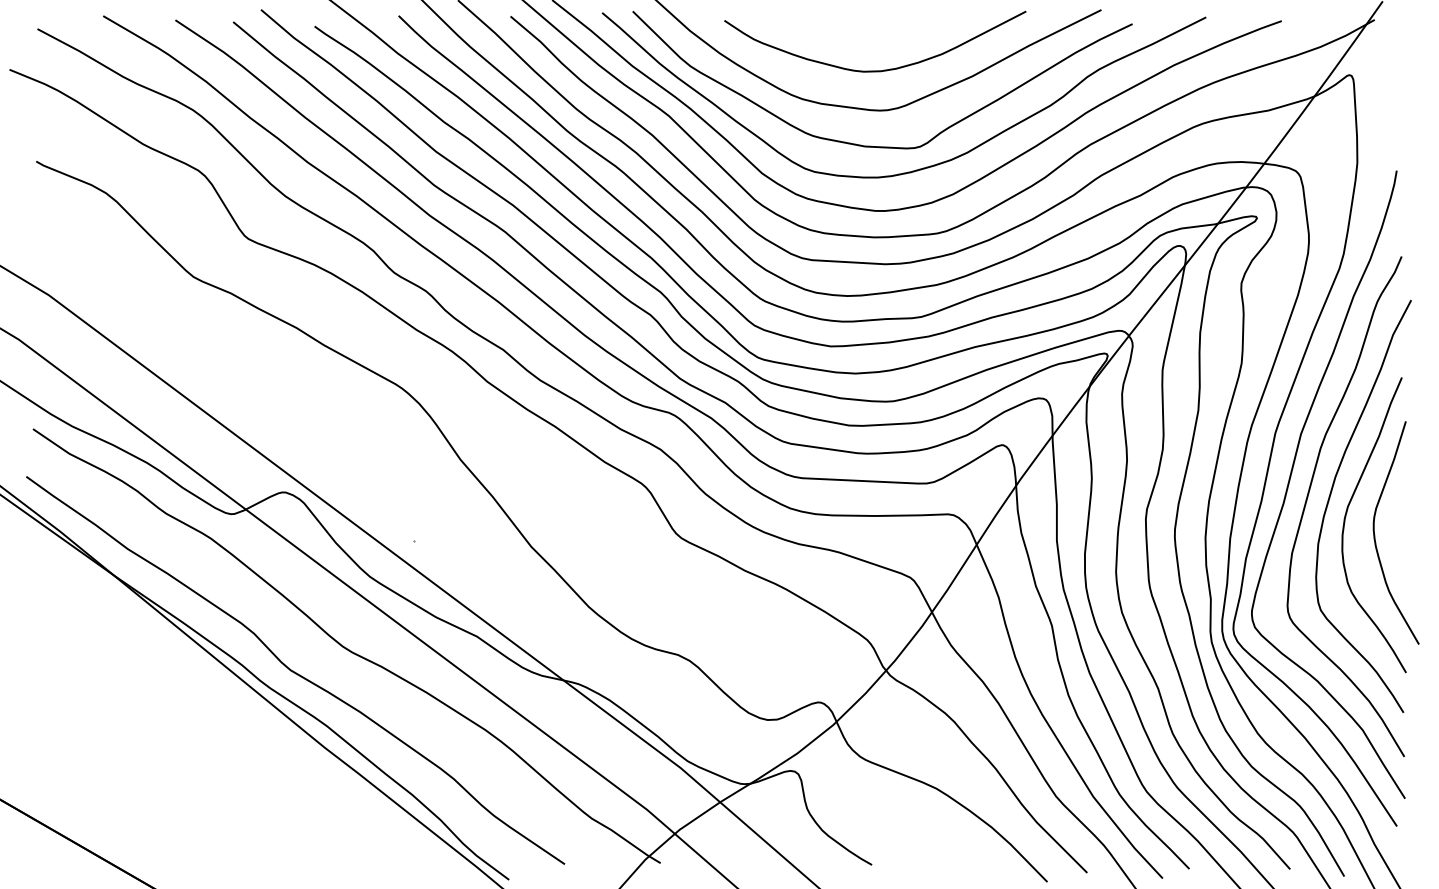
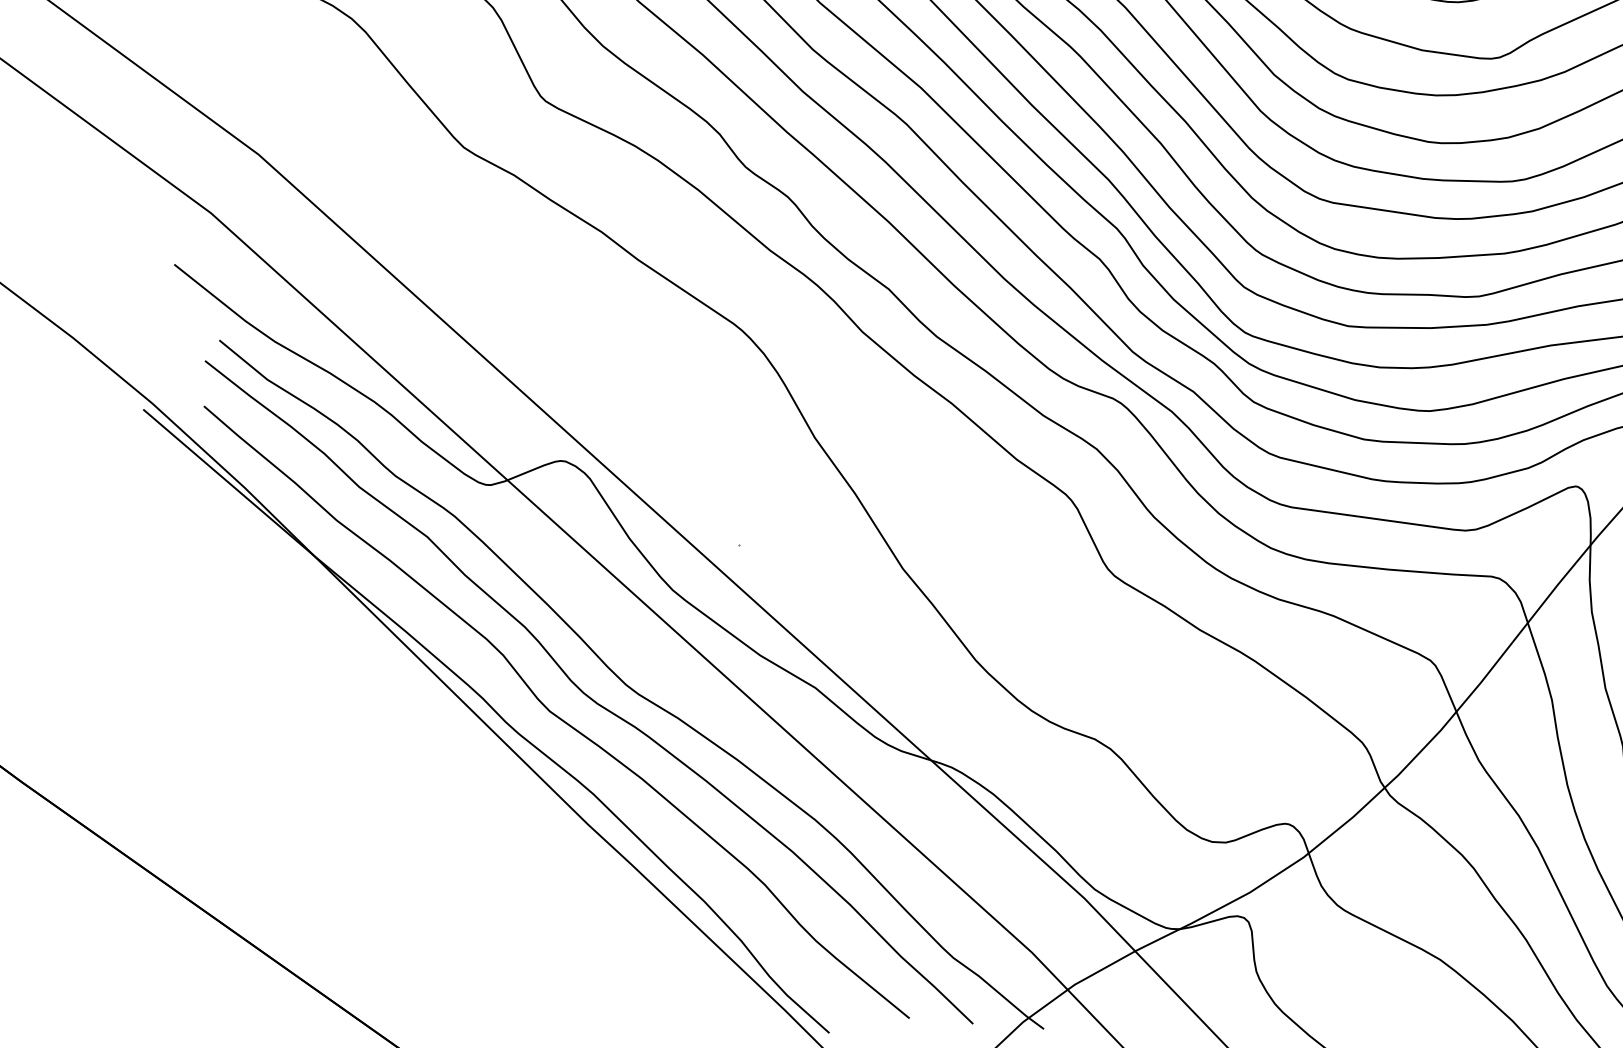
curve: (317, 656) -> (589, 695), added

